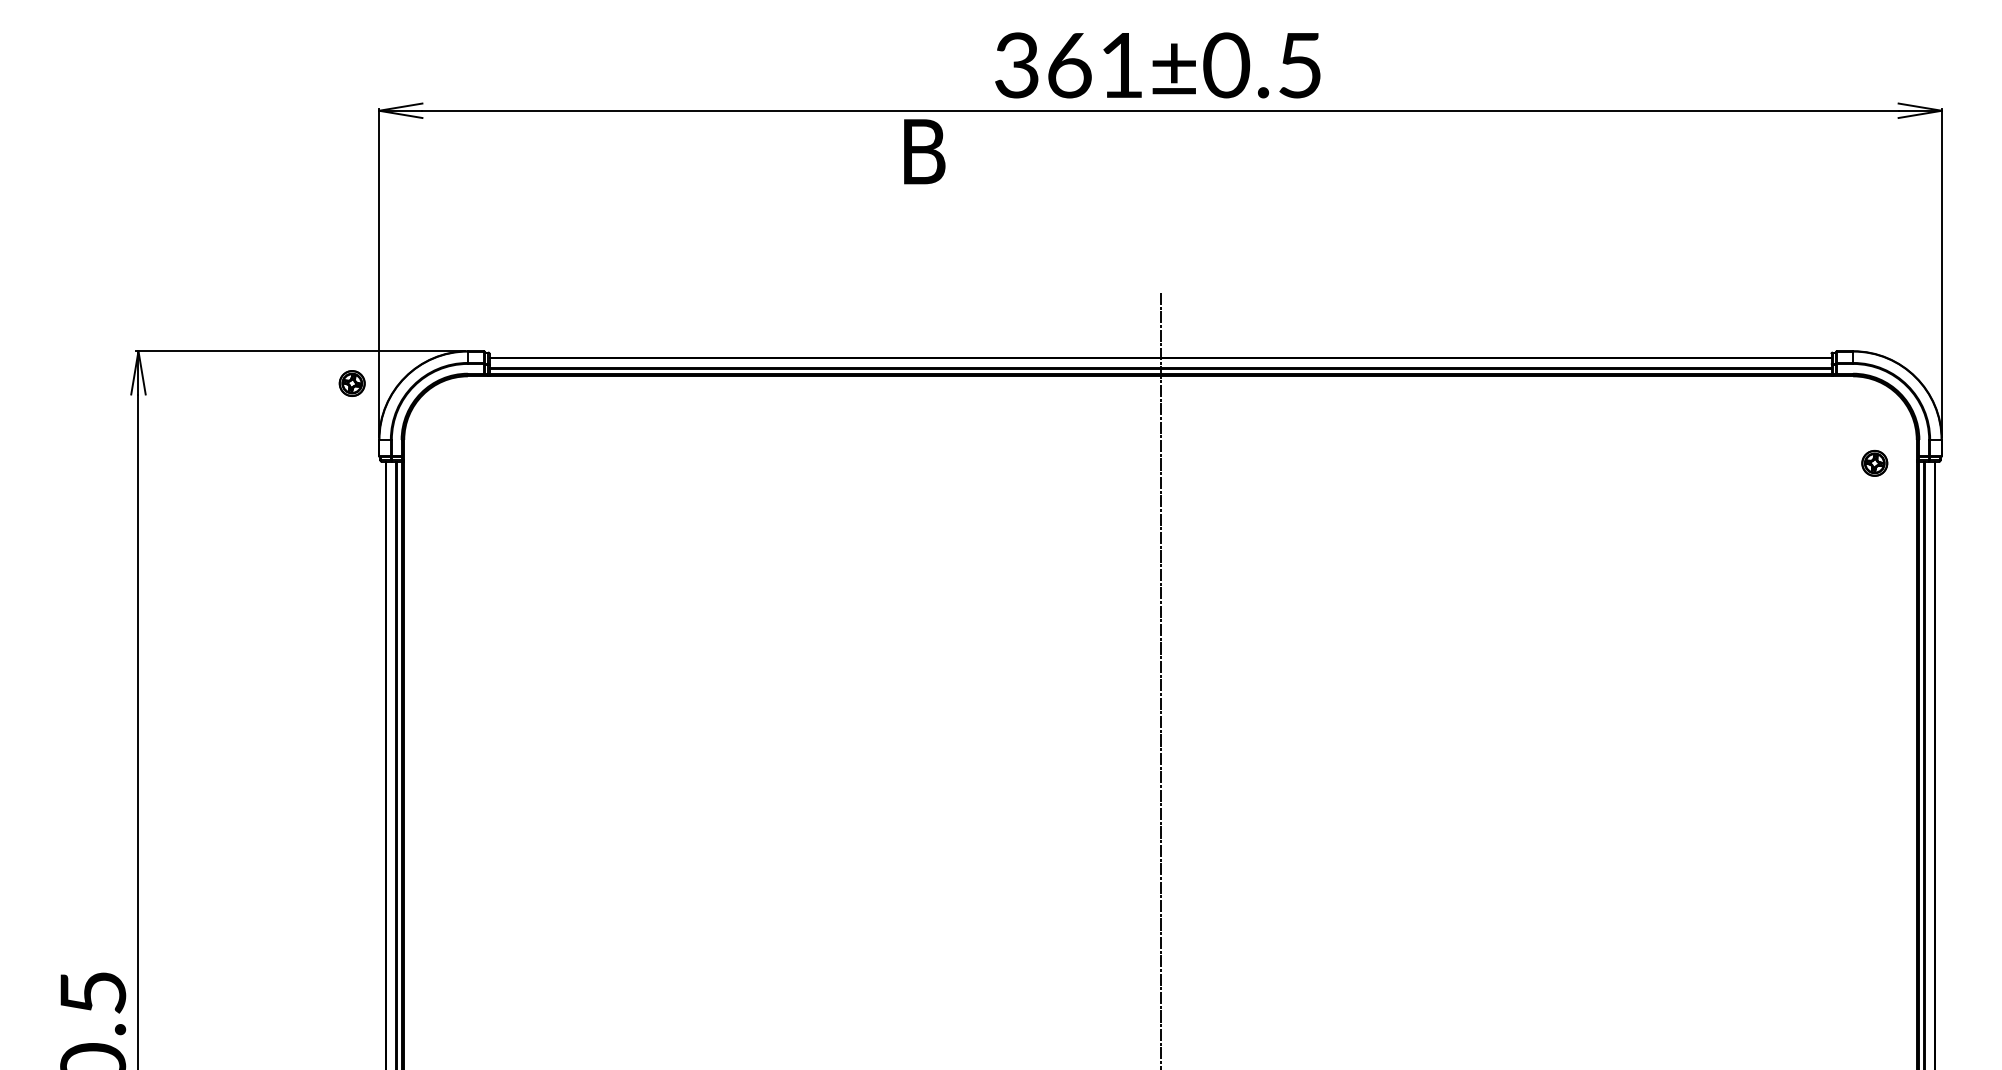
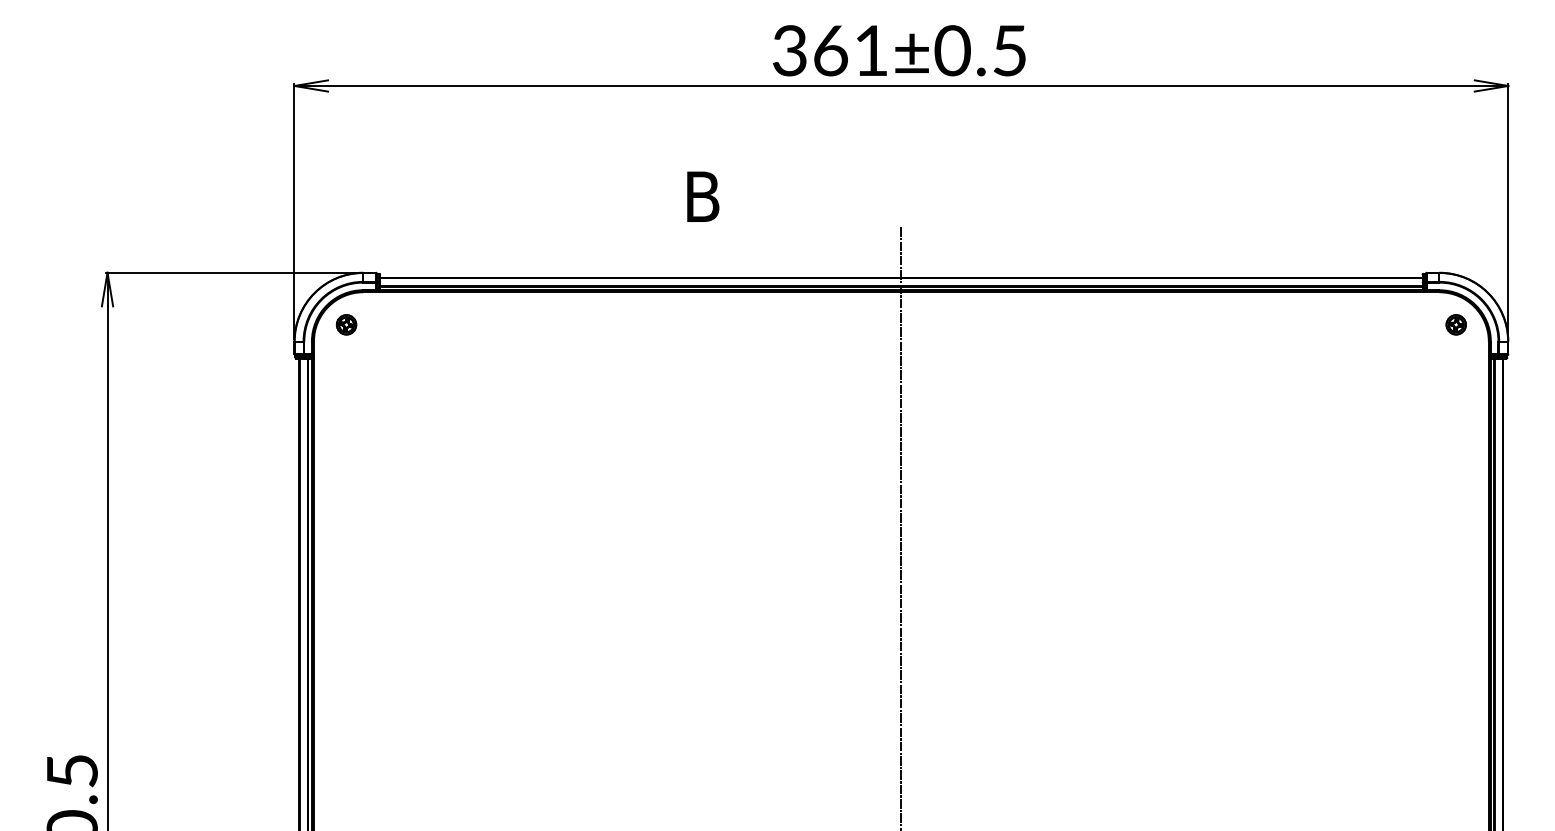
text: (925, 151) -> (703, 196), moved
part: (352, 383) -> (346, 324), moved
part: (1873, 462) -> (1455, 324), moved

